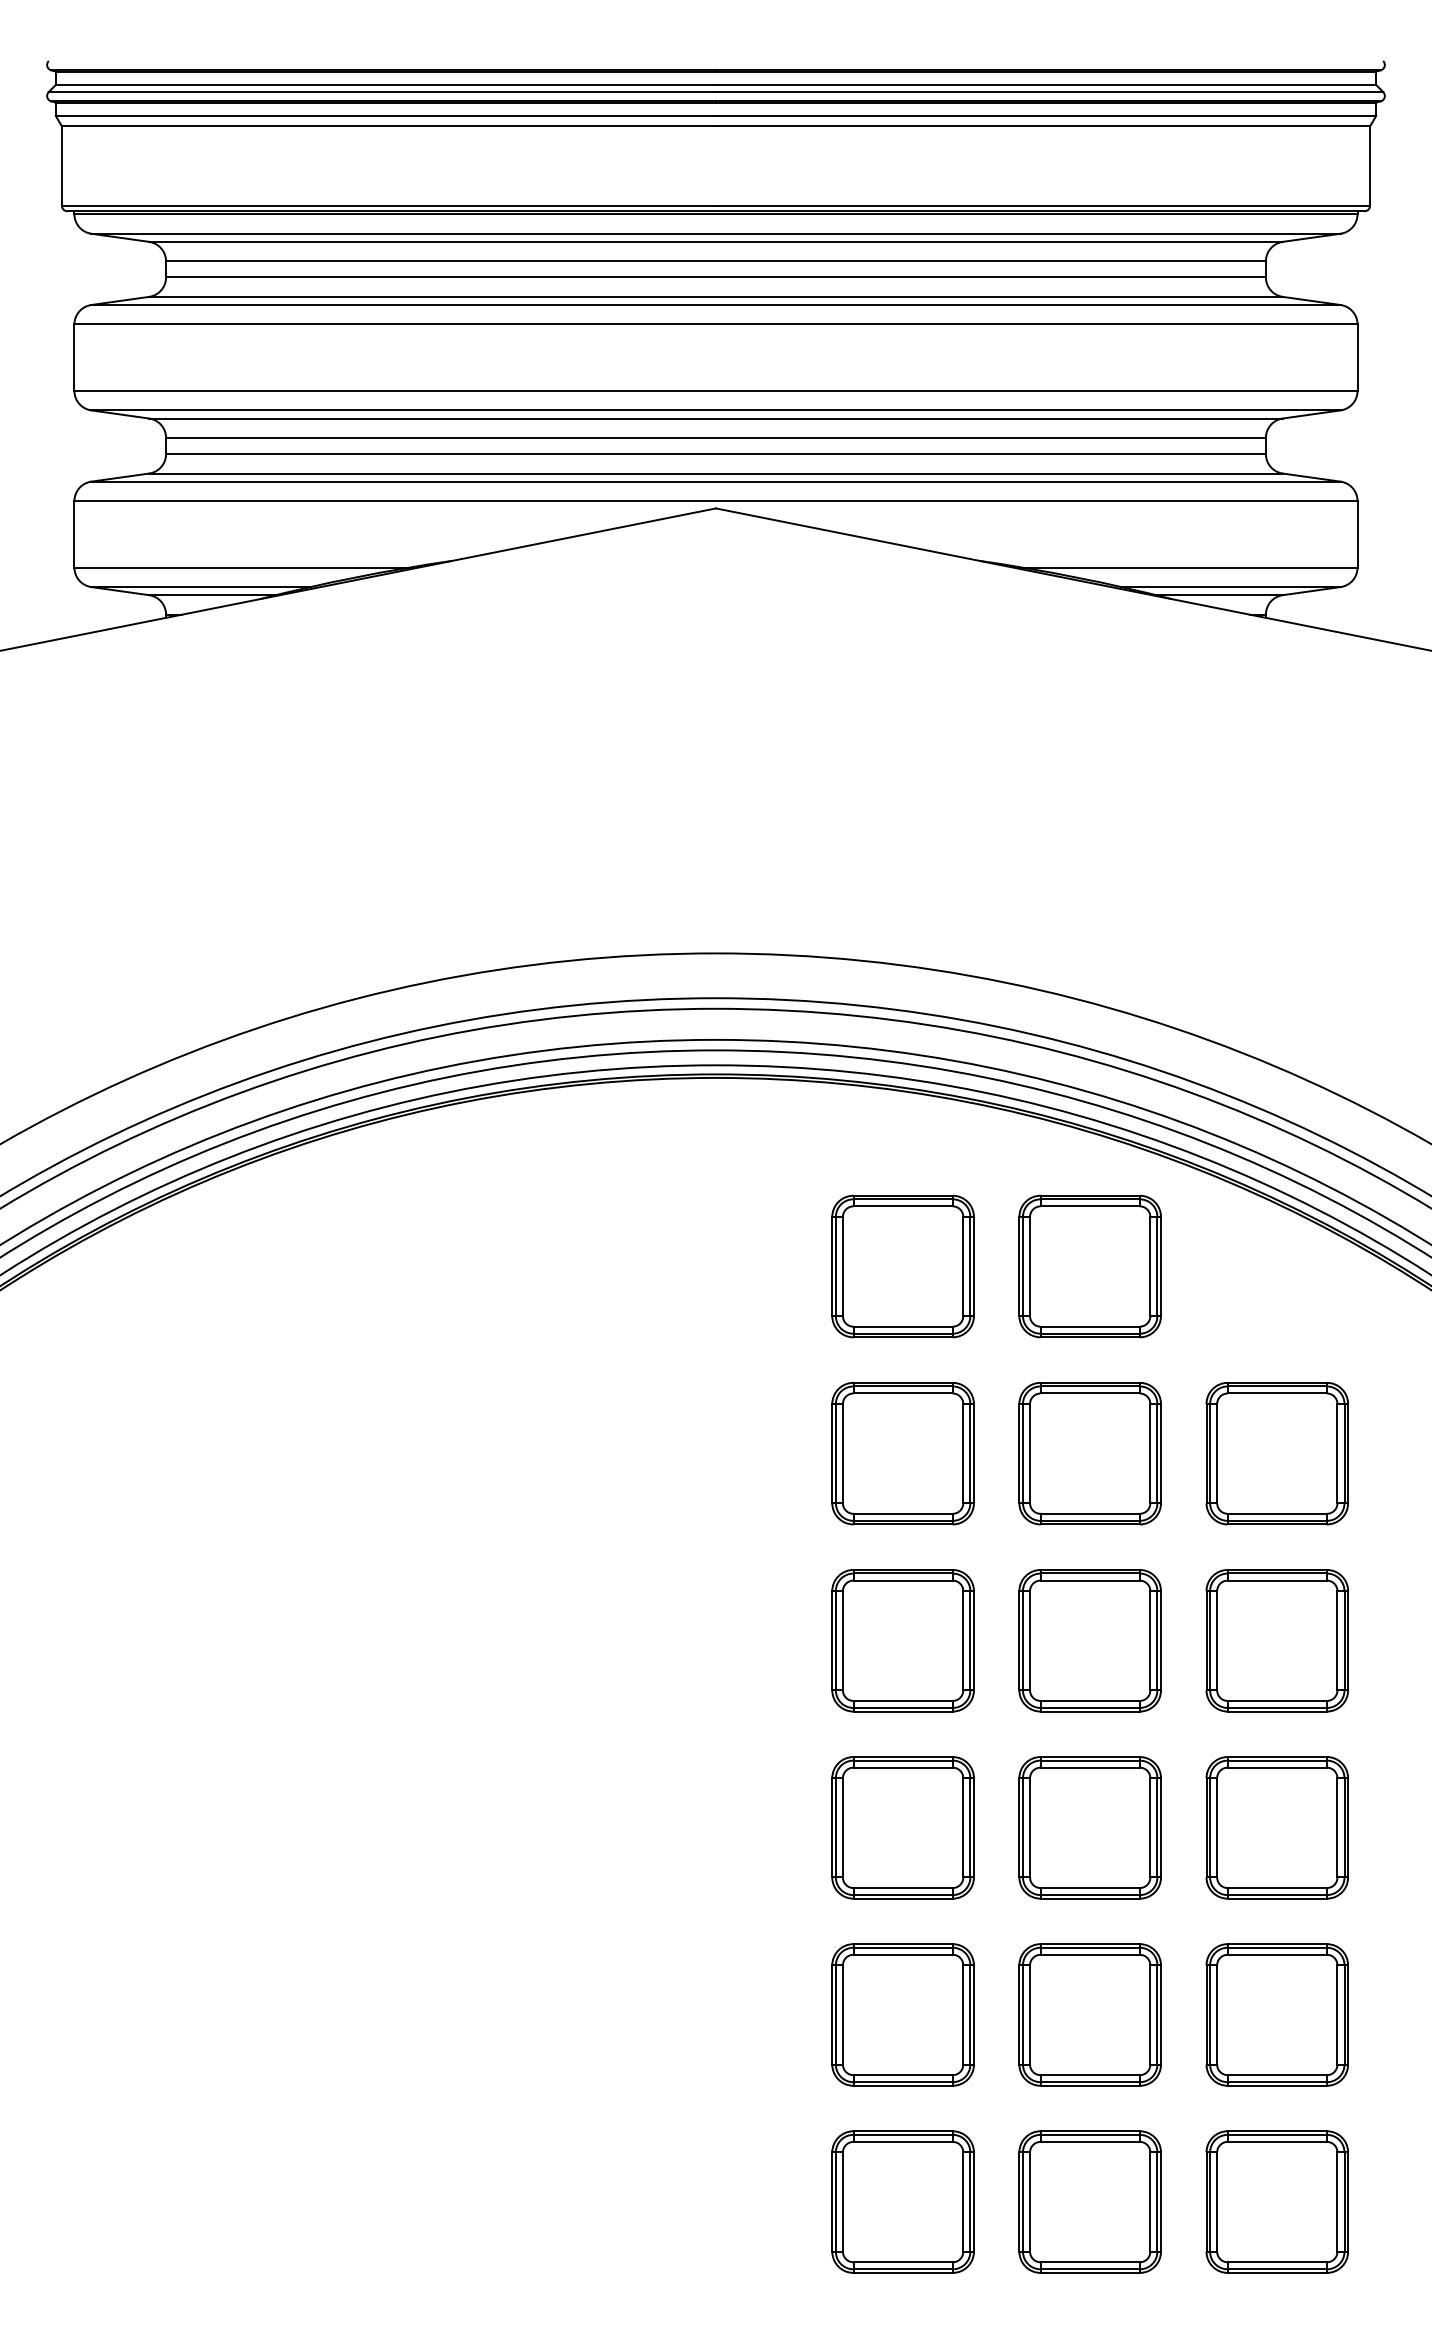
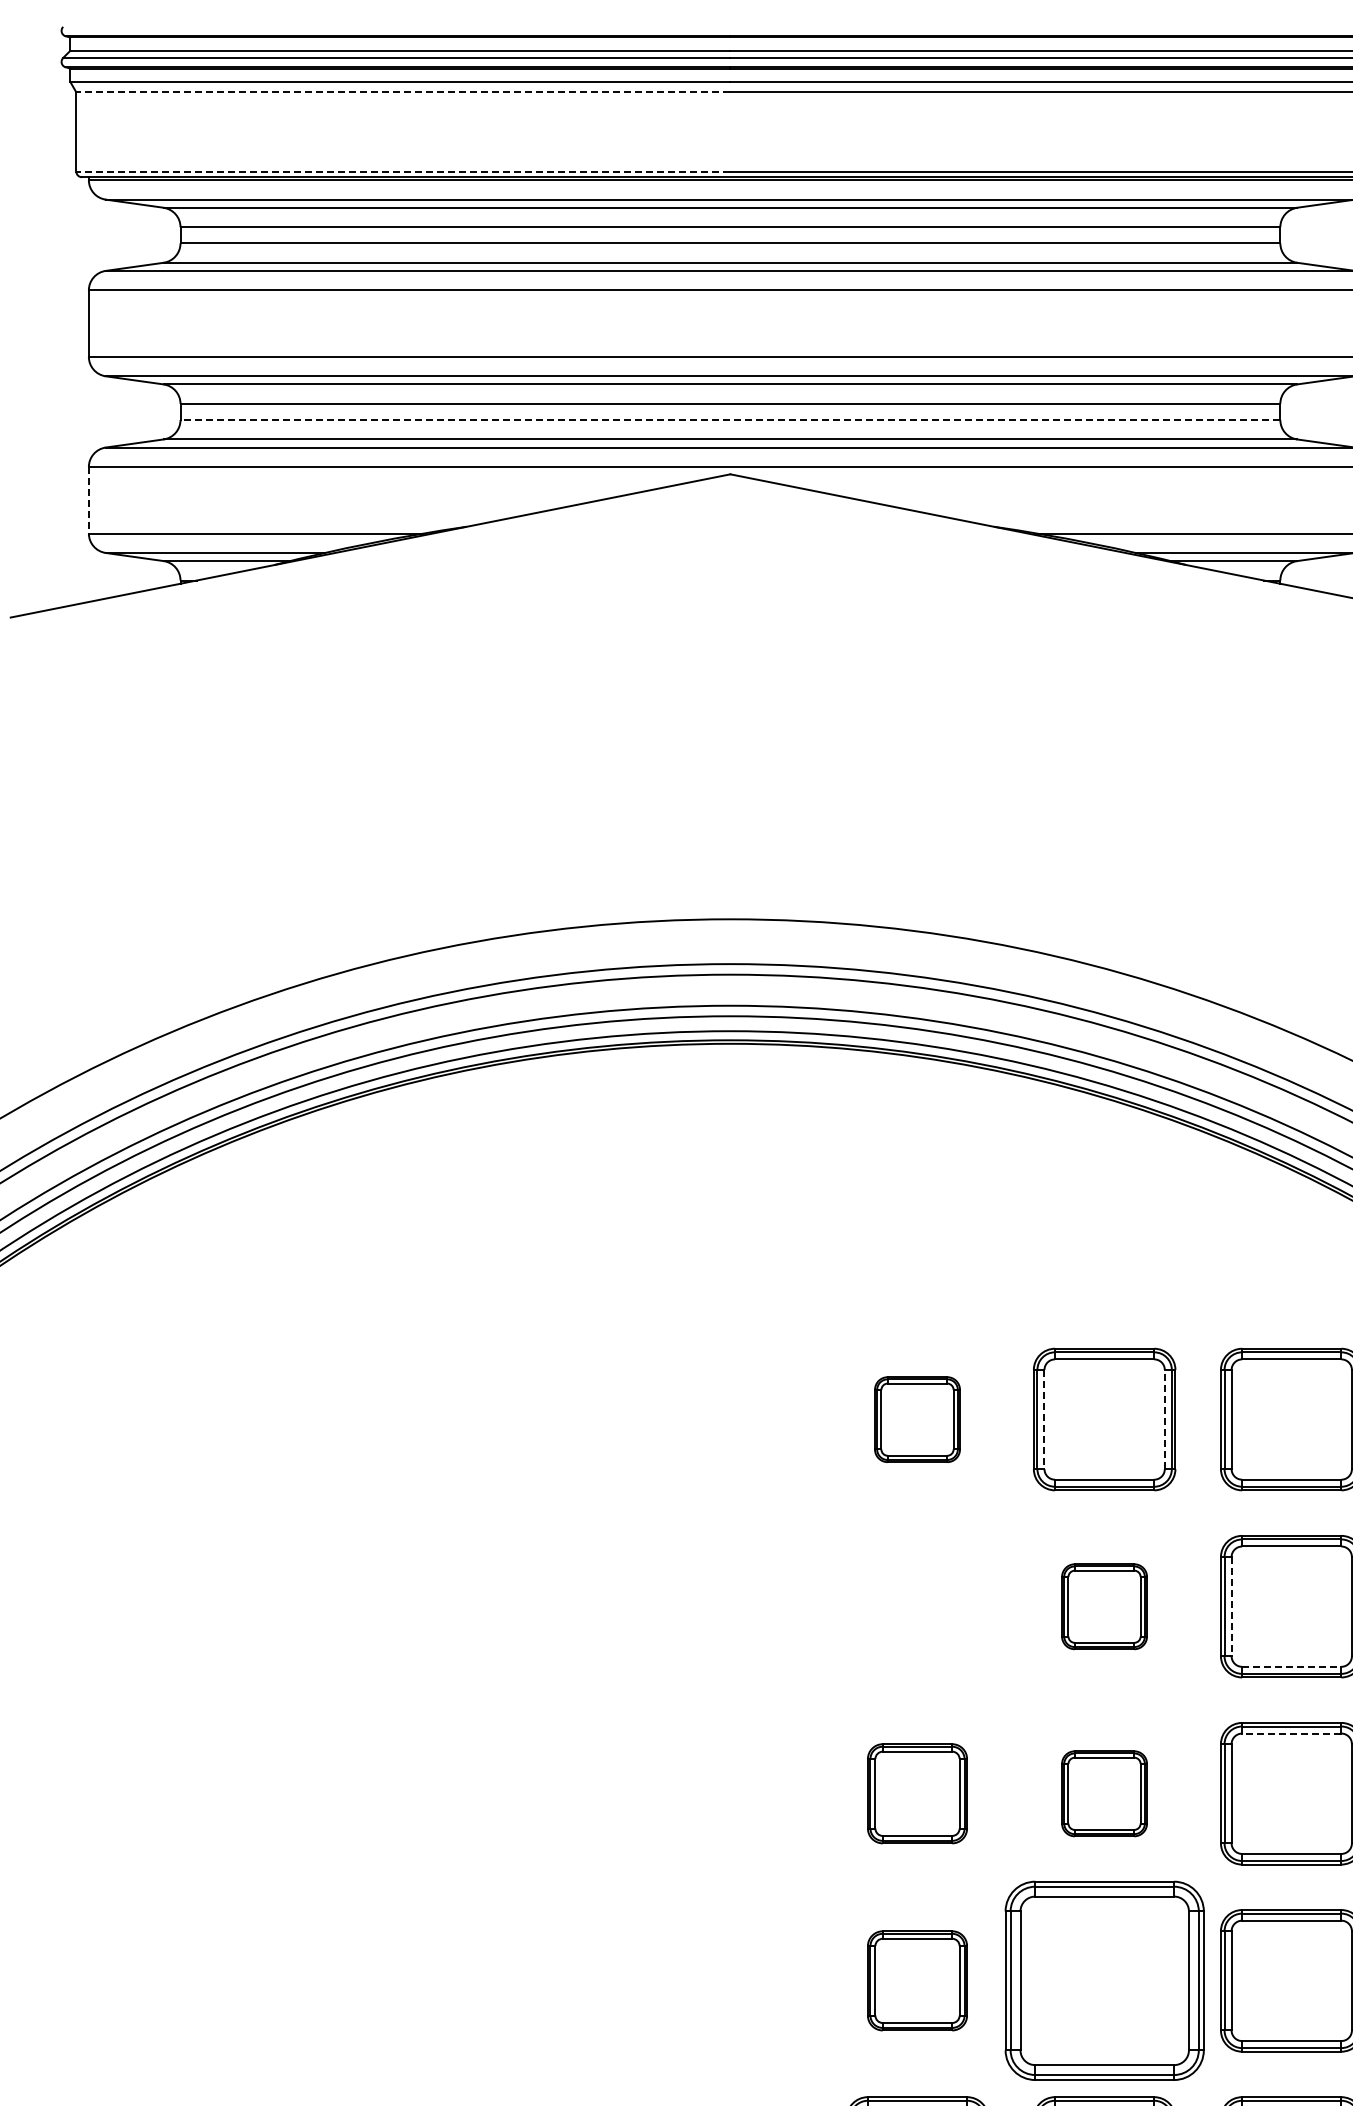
line: (388, 126) -> (402, 92), solid -> dashed
line: (388, 205) -> (402, 171), solid -> dashed
line: (716, 454) -> (730, 420), solid -> dashed
line: (74, 534) -> (88, 500), solid -> dashed
part: (902, 1266) -> (916, 1232), removed
part: (1089, 1266) -> (1103, 1232), removed
part: (902, 1453) -> (916, 1419), size x0.6
line: (1030, 1453) -> (1044, 1419), solid -> dashed
line: (1150, 1453) -> (1164, 1419), solid -> dashed
part: (902, 1640) -> (916, 1606), removed
part: (1089, 1640) -> (1103, 1606), size x0.6
line: (1217, 1640) -> (1231, 1606), solid -> dashed
line: (1277, 1700) -> (1291, 1666), solid -> dashed
line: (1277, 1767) -> (1291, 1733), solid -> dashed
part: (902, 1827) -> (916, 1793), size x0.7
part: (1089, 1827) -> (1103, 1793), size x0.6
part: (902, 2014) -> (916, 1980), size x0.7
part: (1089, 2014) -> (1103, 1980), size x1.4

